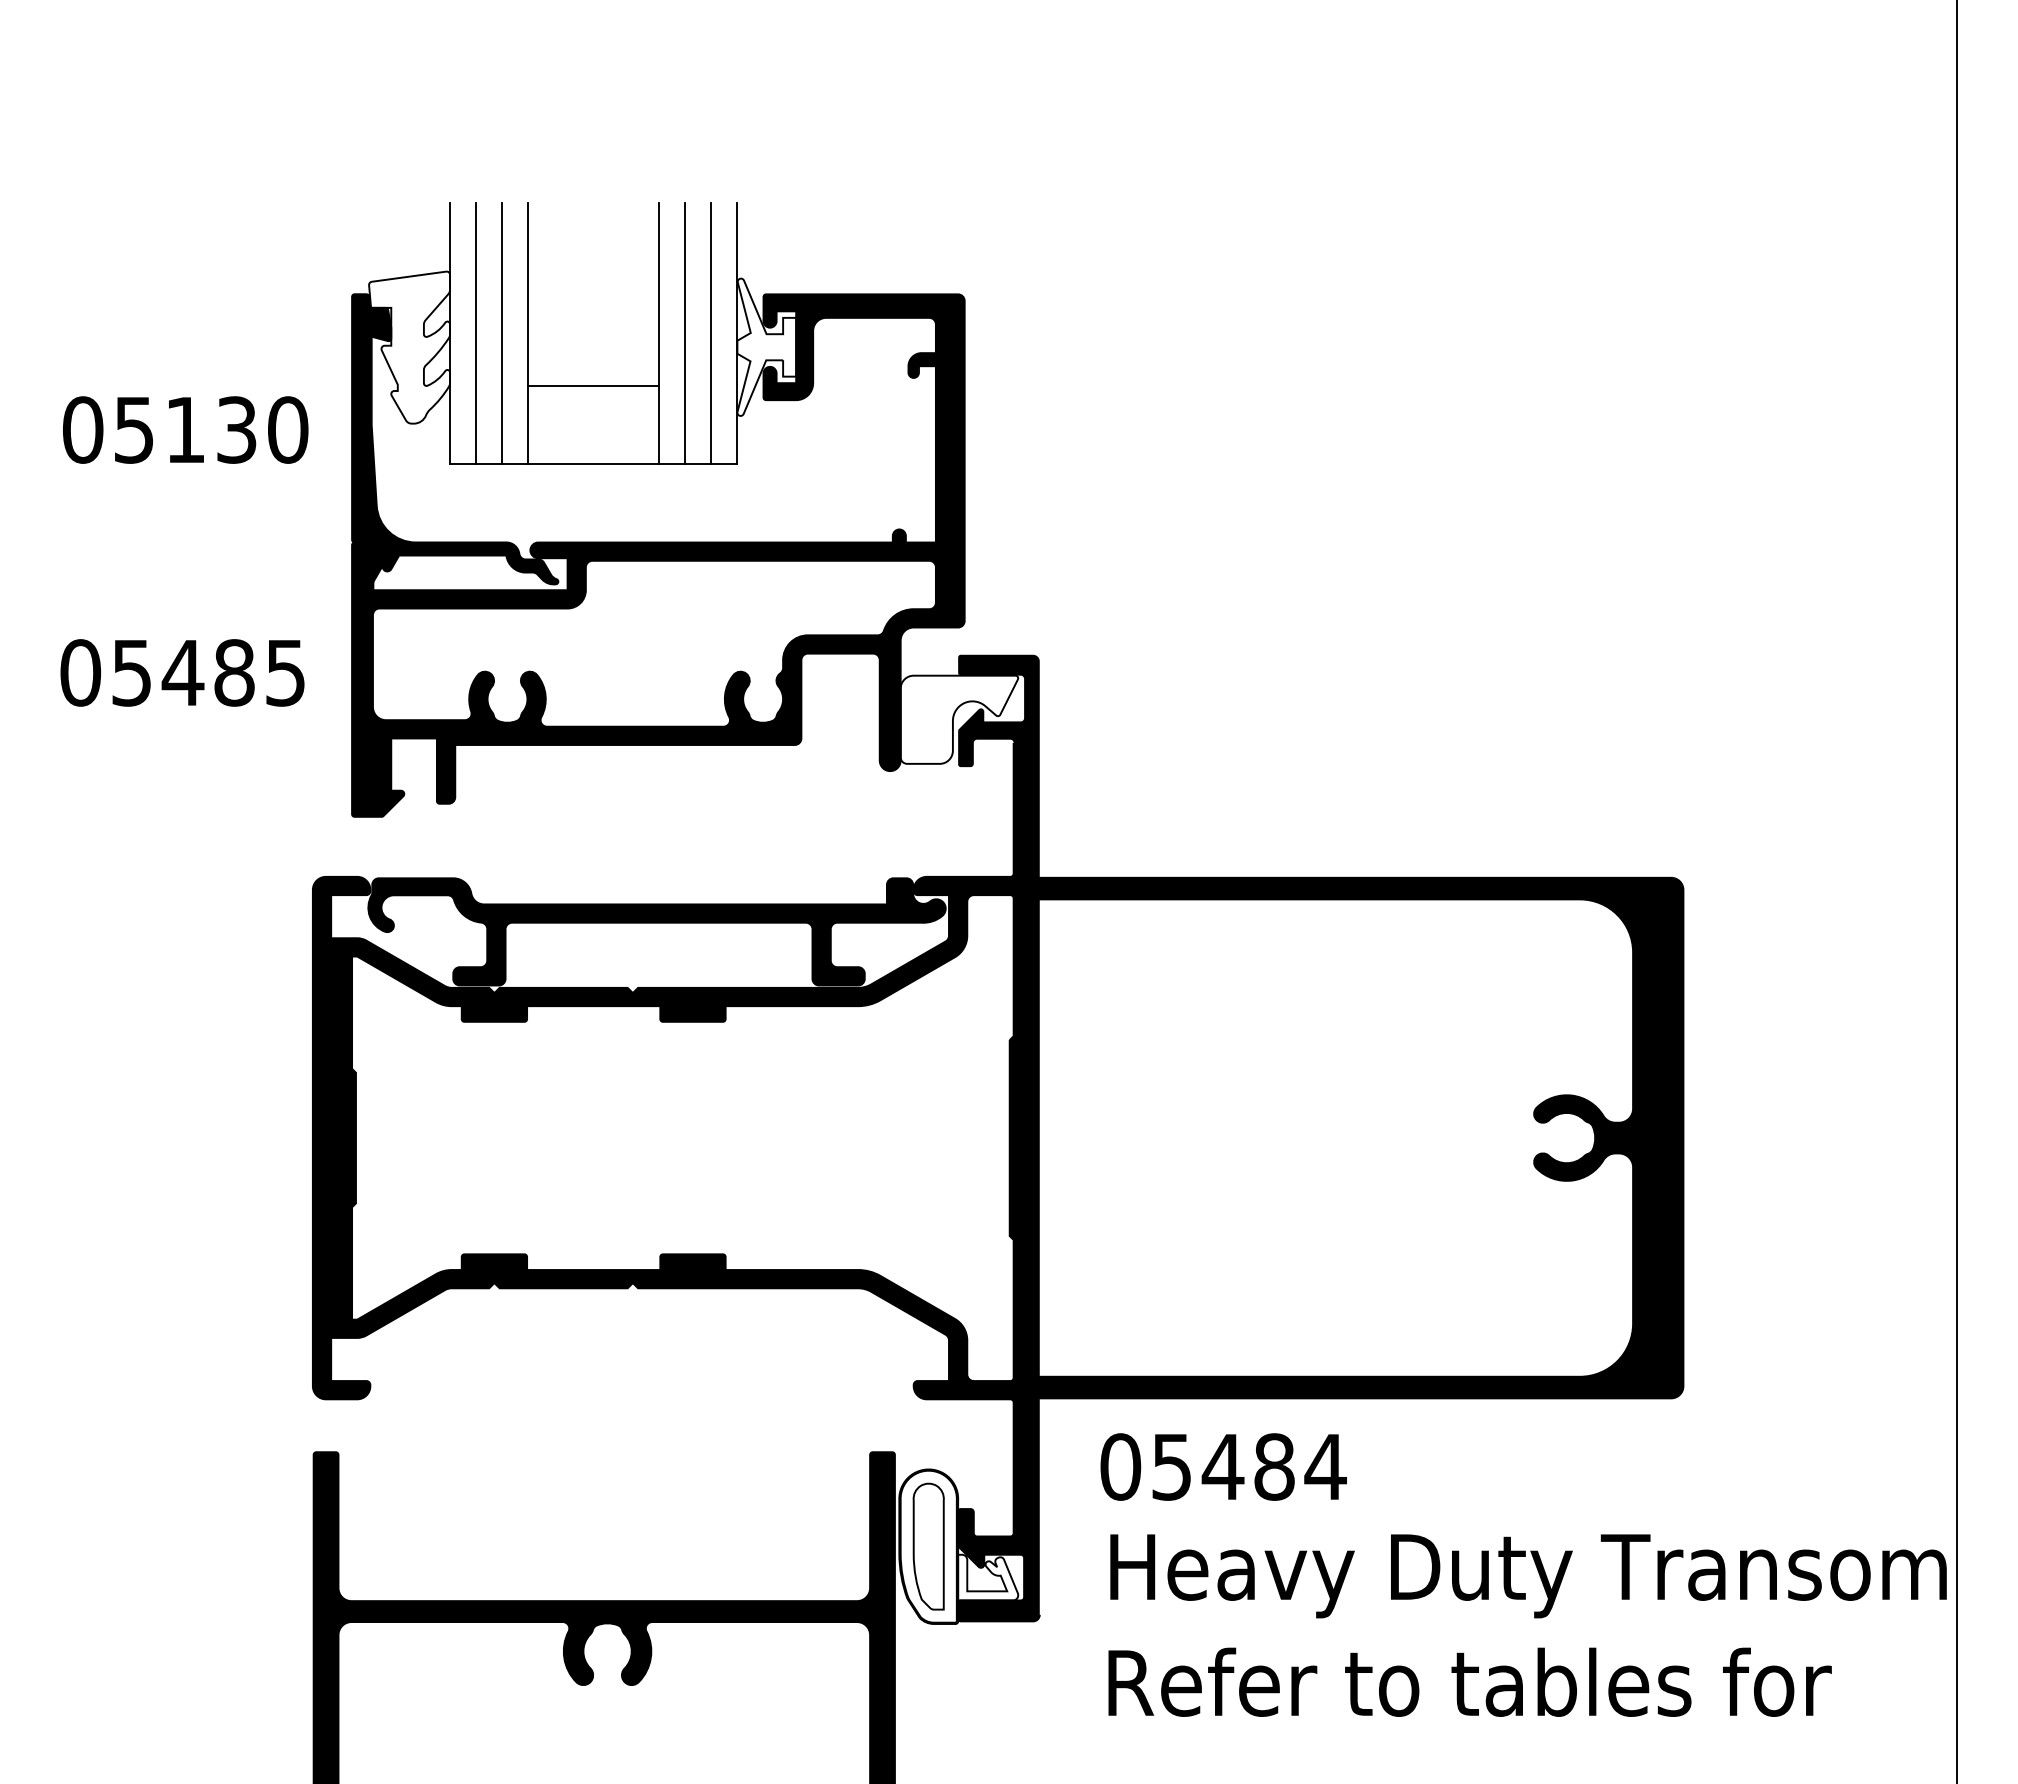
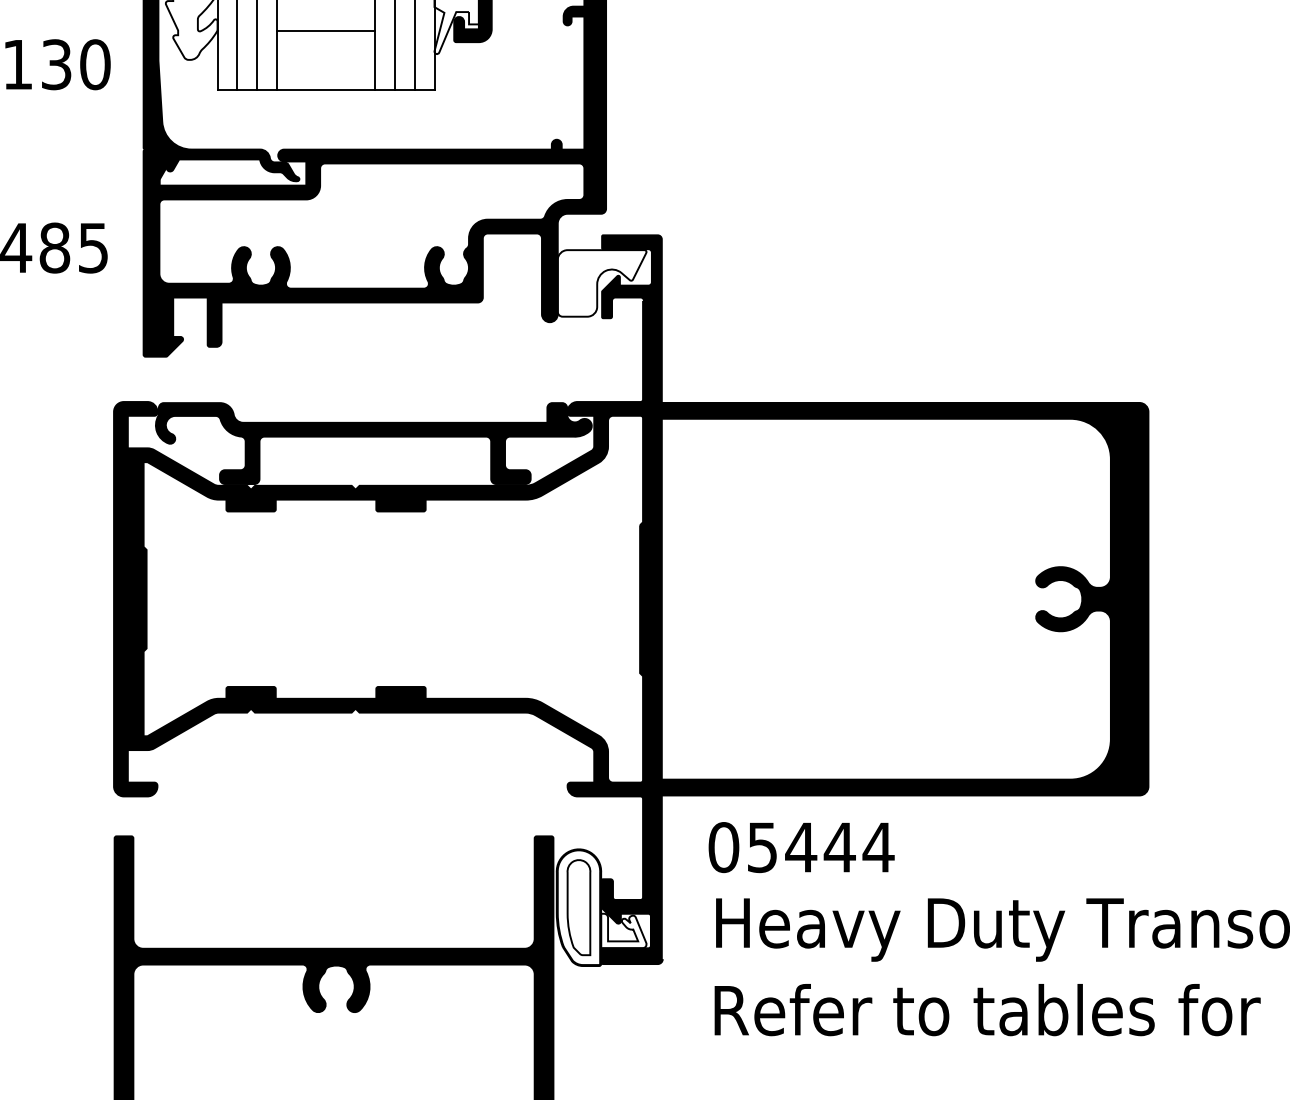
text: (1274, 1466) -> (839, 847), 05484 -> 05444

